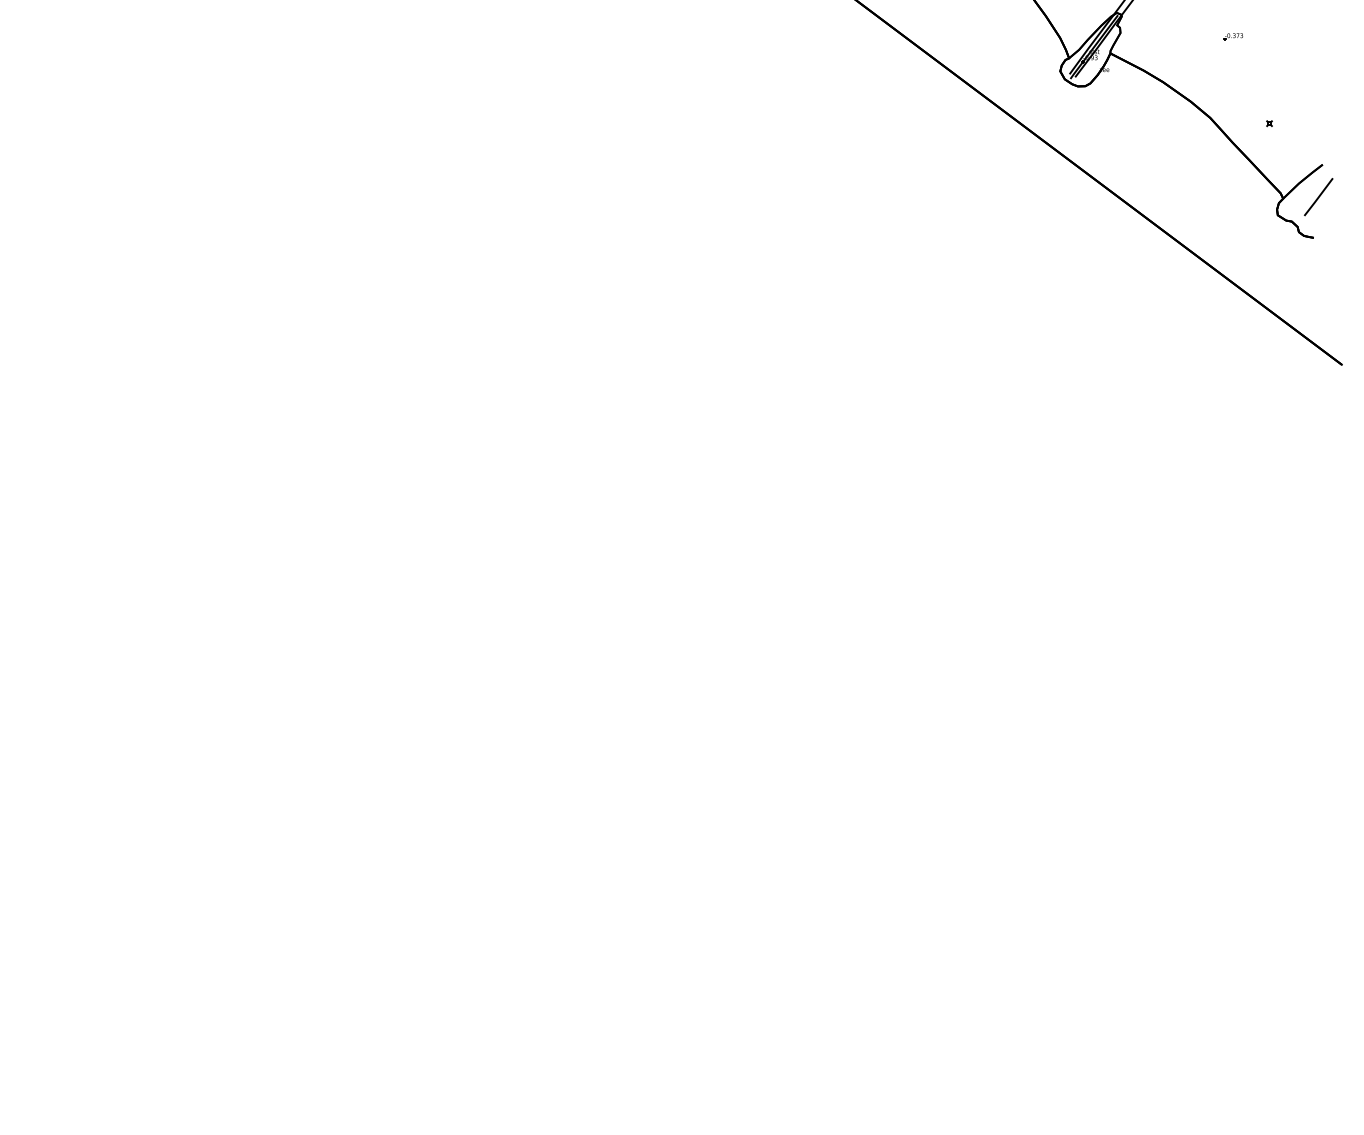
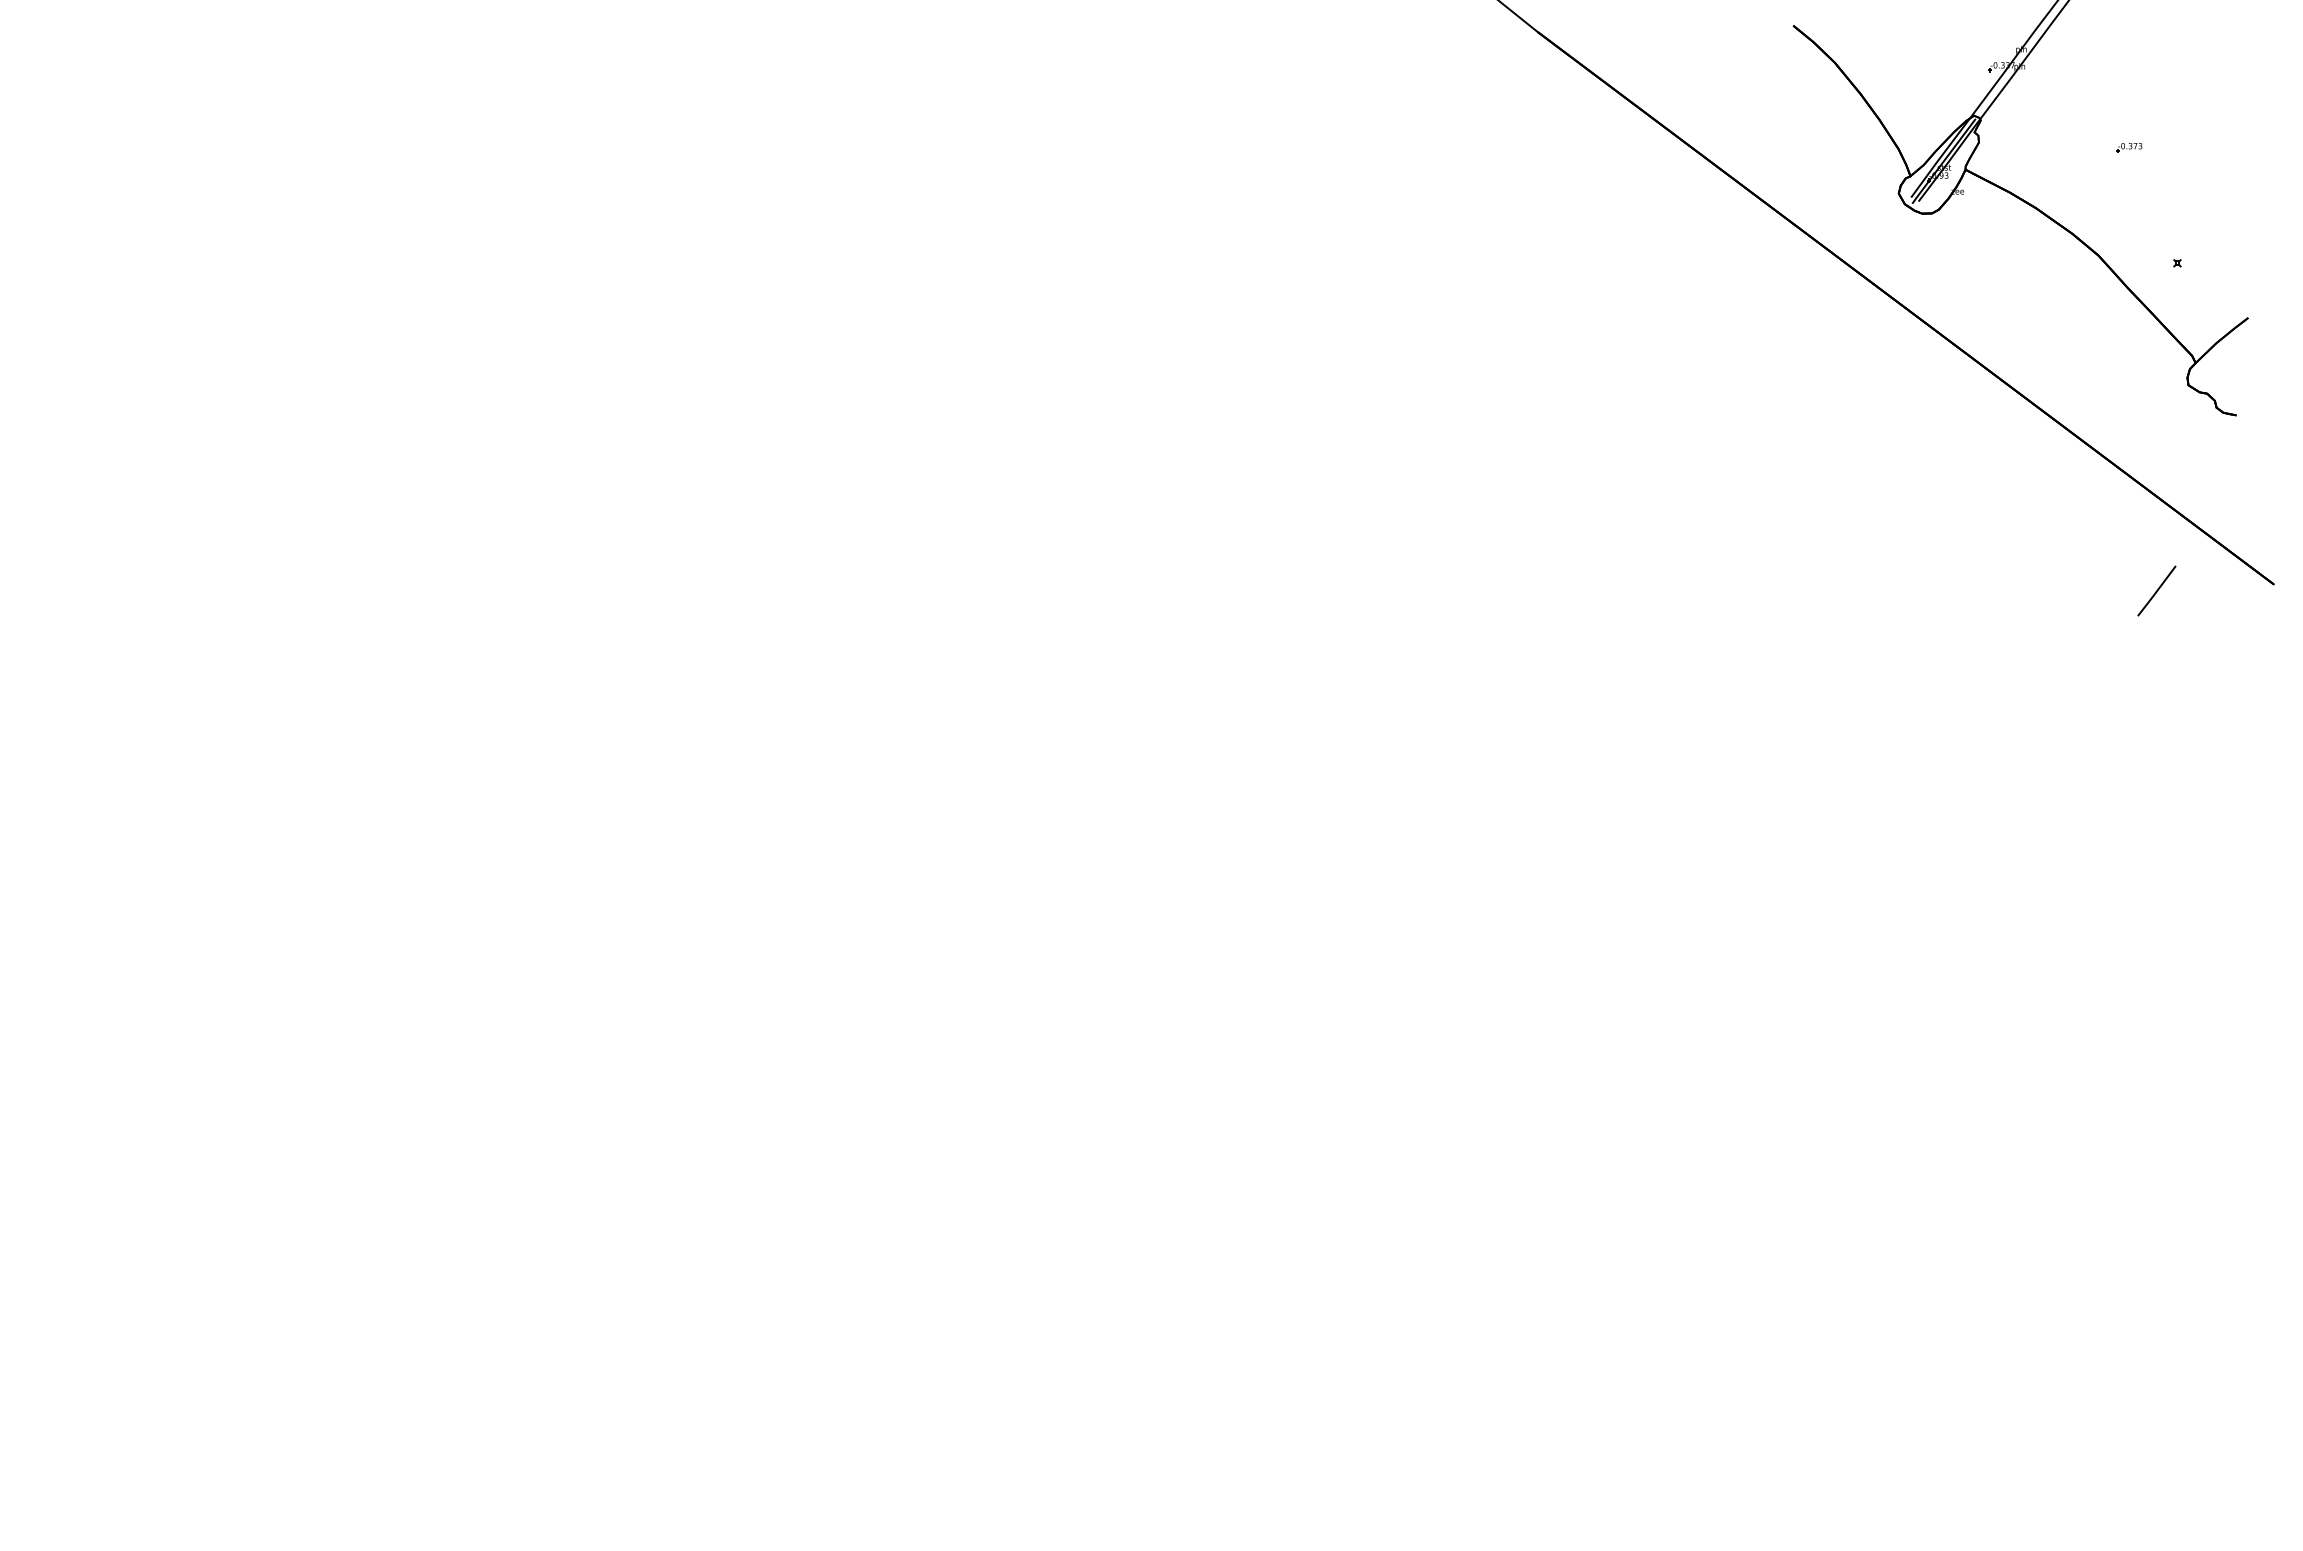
line: (1318, 196) -> (2156, 590), moved

